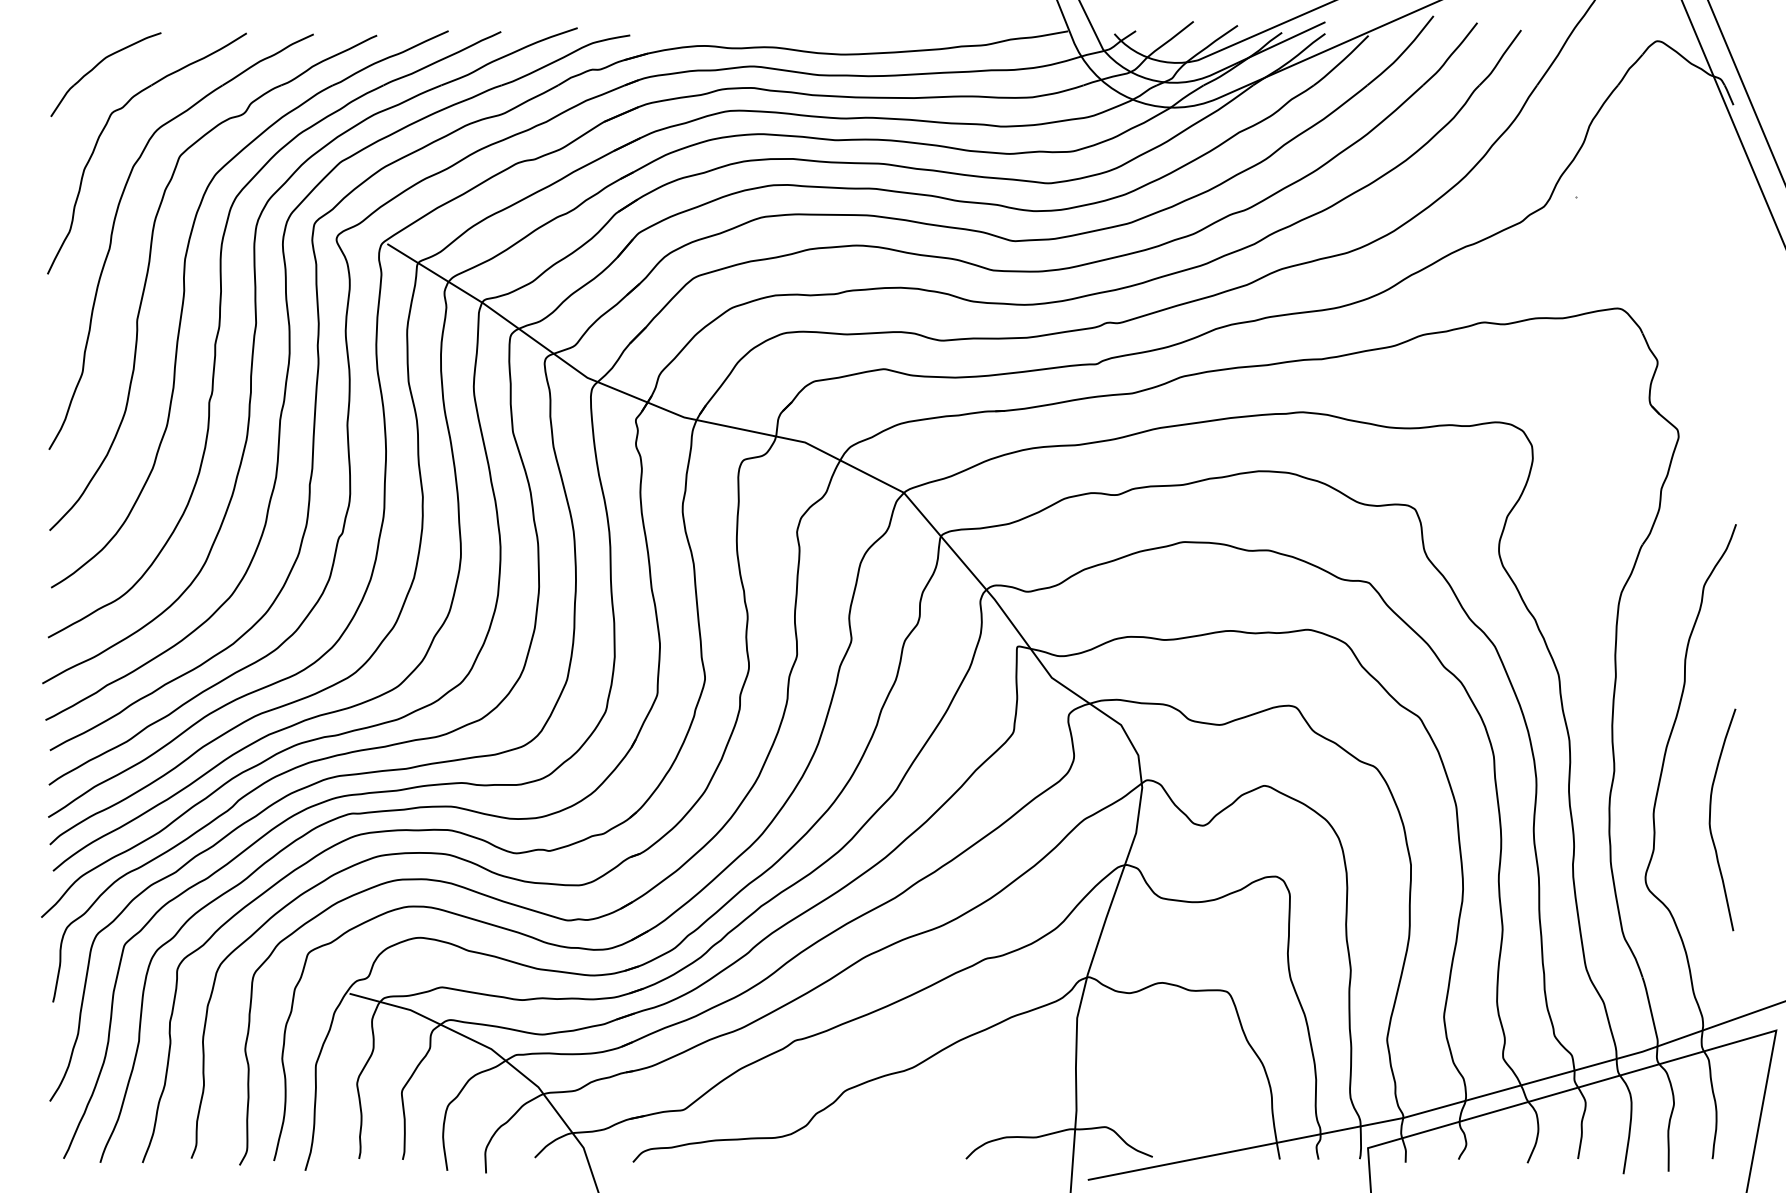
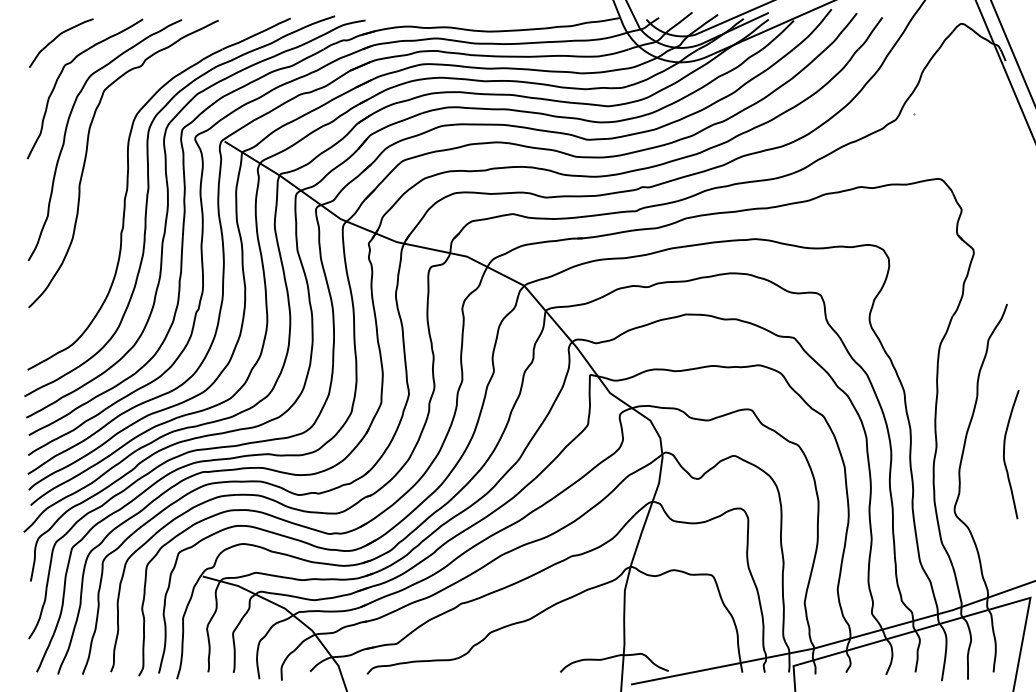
part: (185, 300) -> (107, 174), removed
curve: (1710, 819) -> (1004, 454), moved

